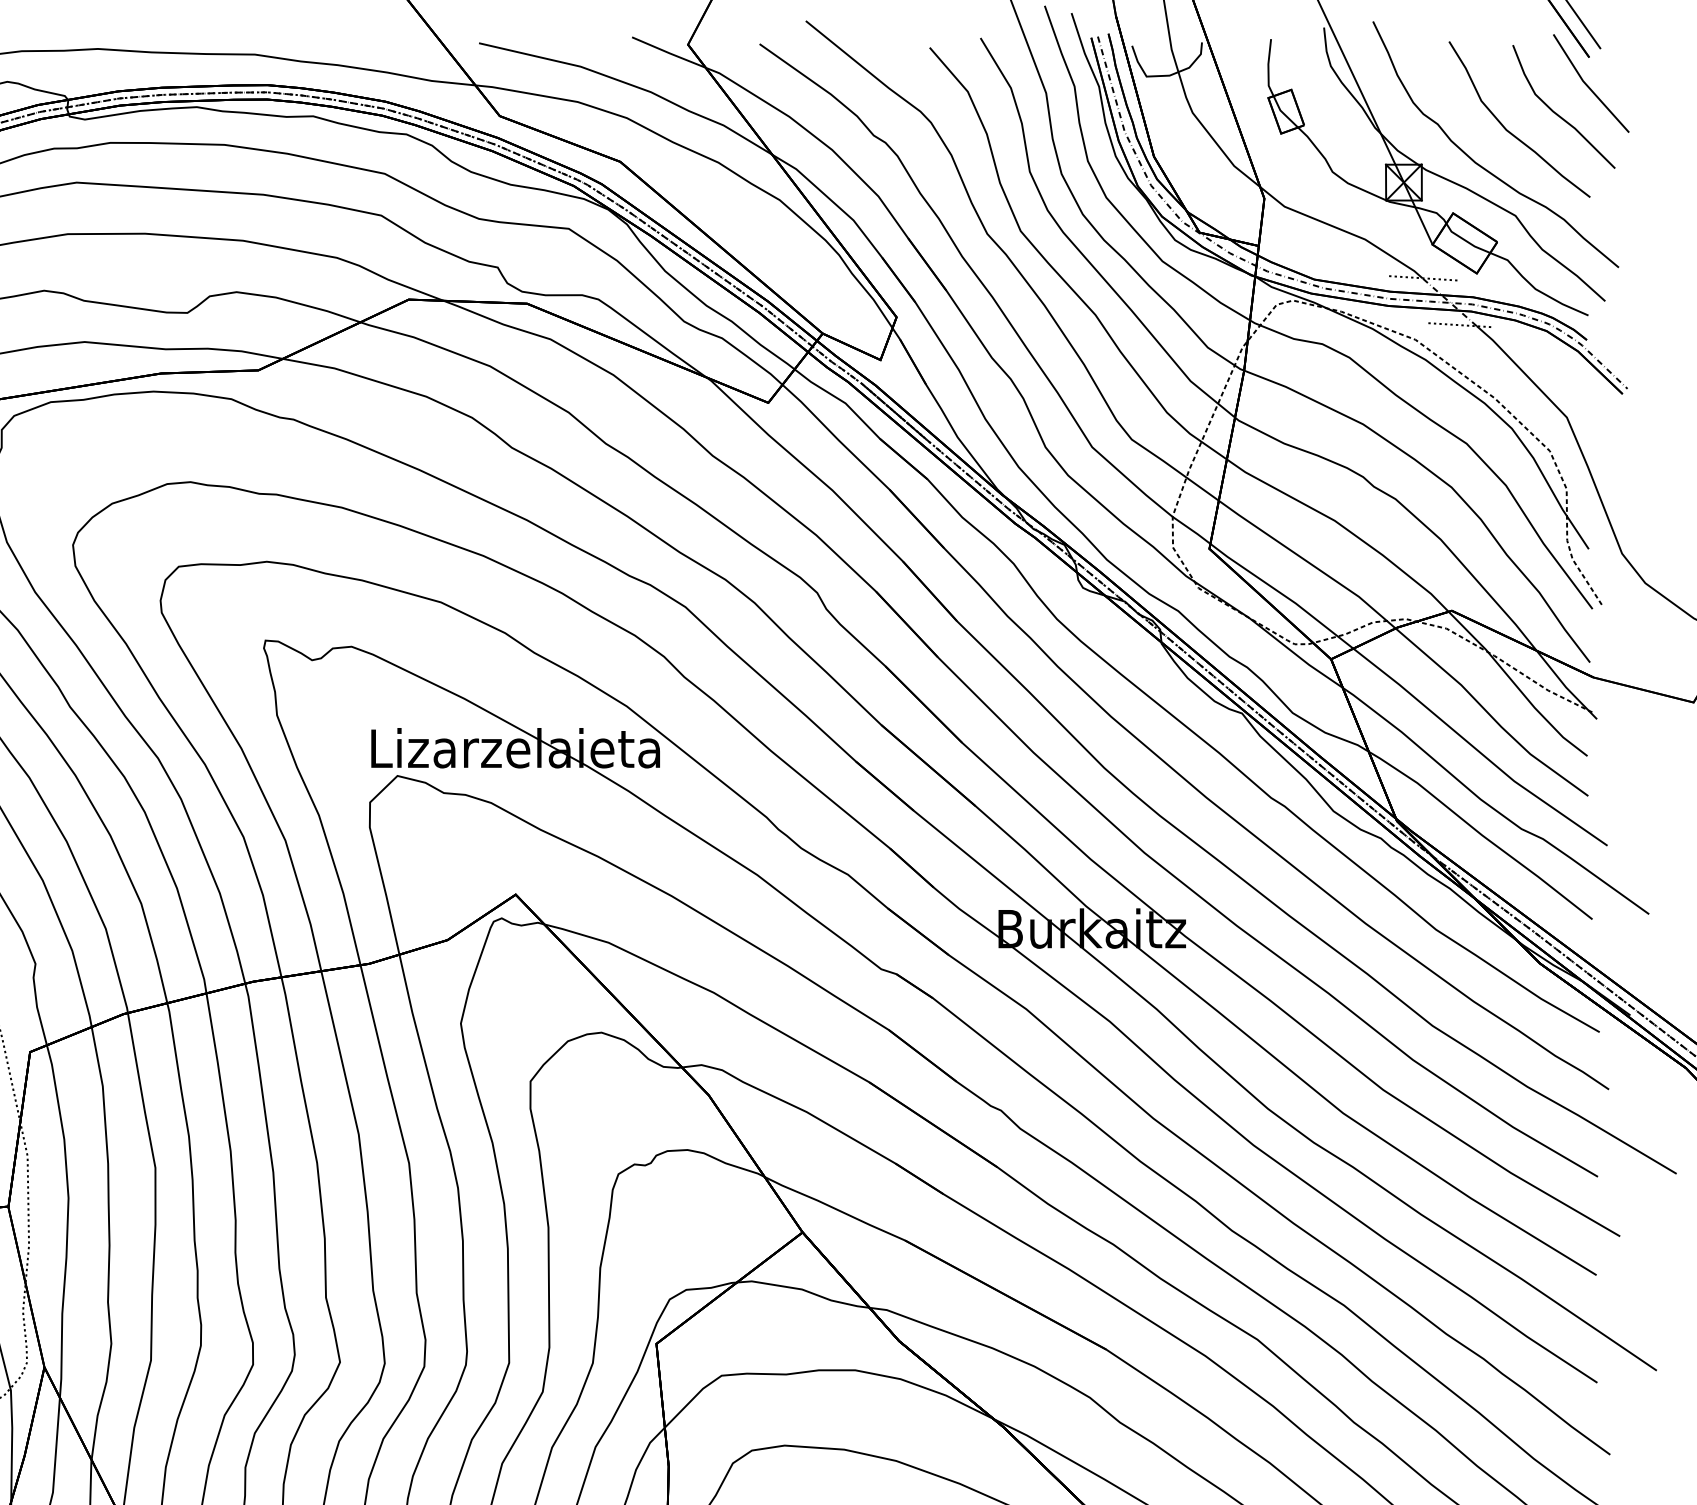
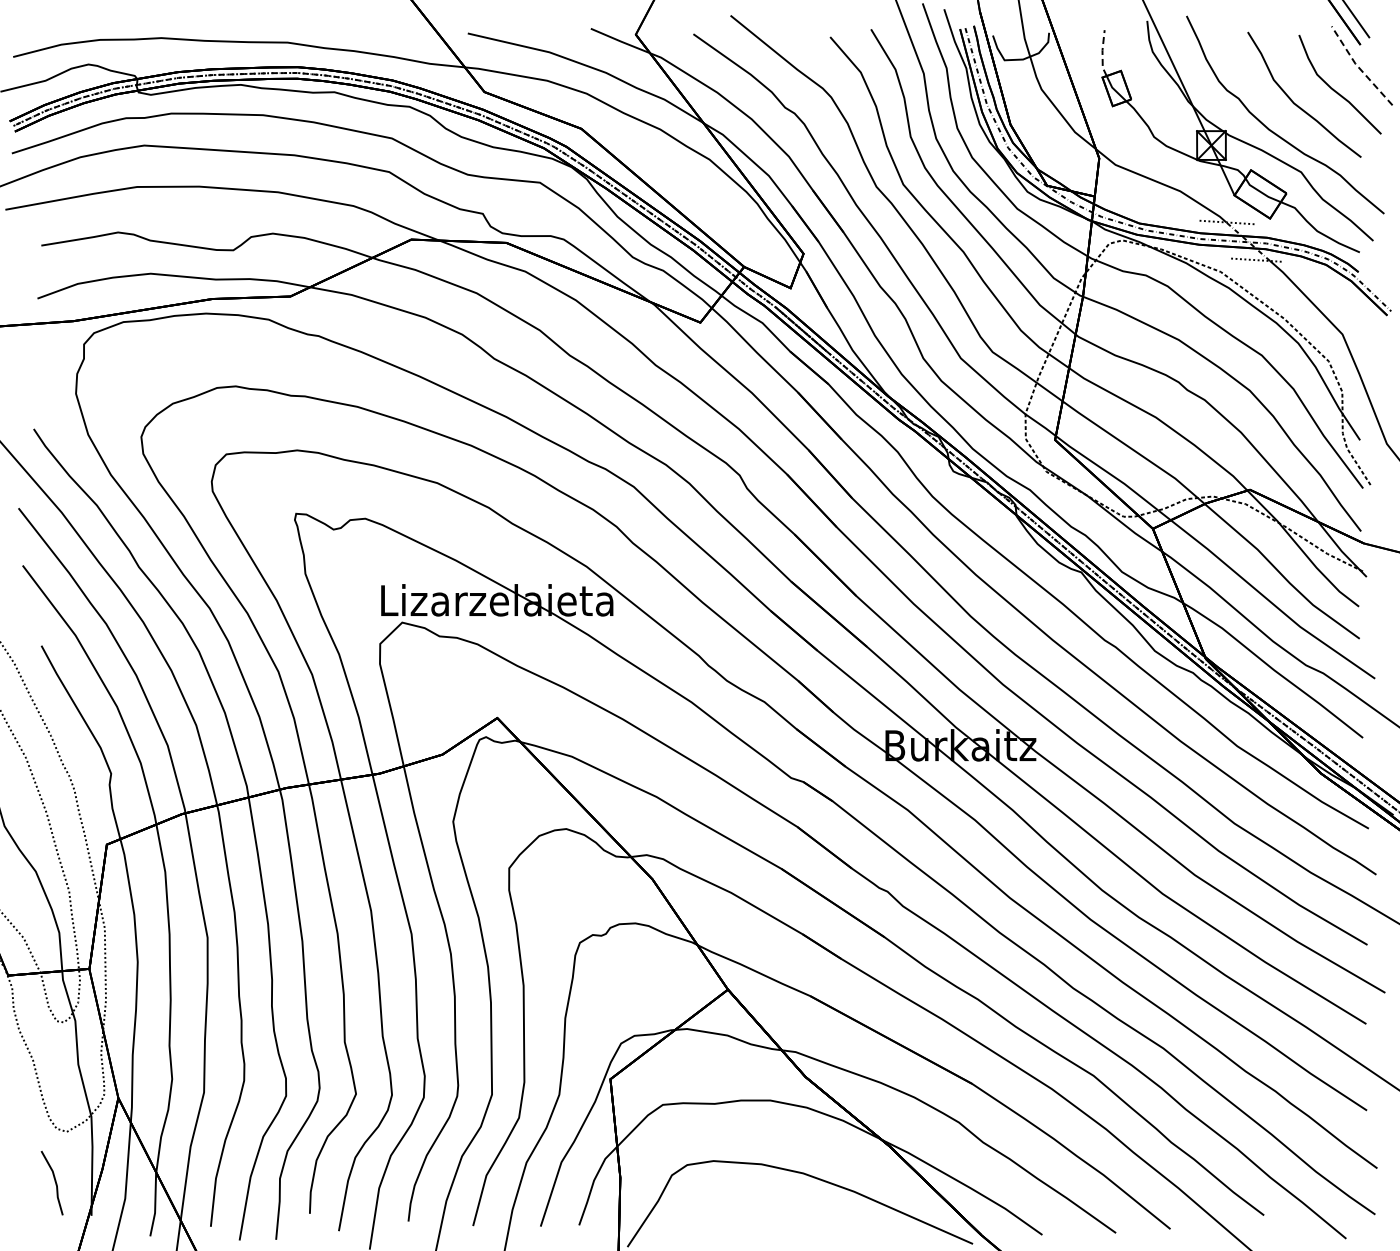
line: (1268, 68) -> (1102, 53), solid -> dashed
line: (1586, 85) -> (1358, 67), solid -> dashed

